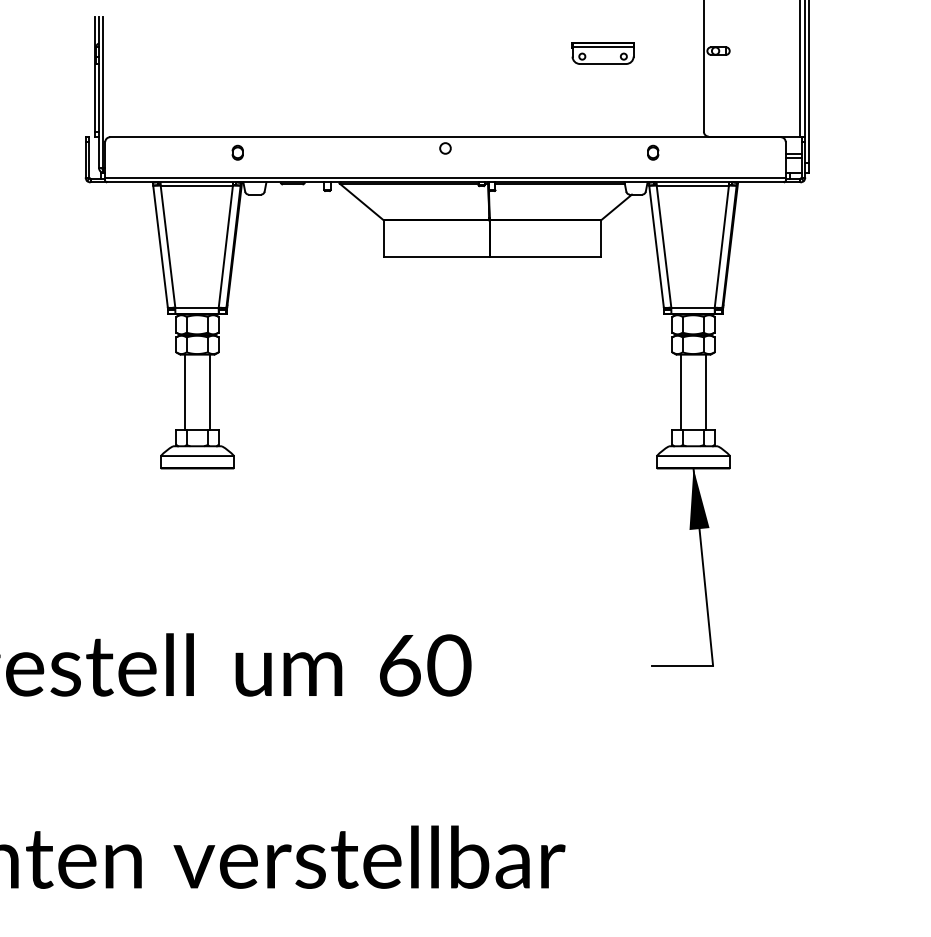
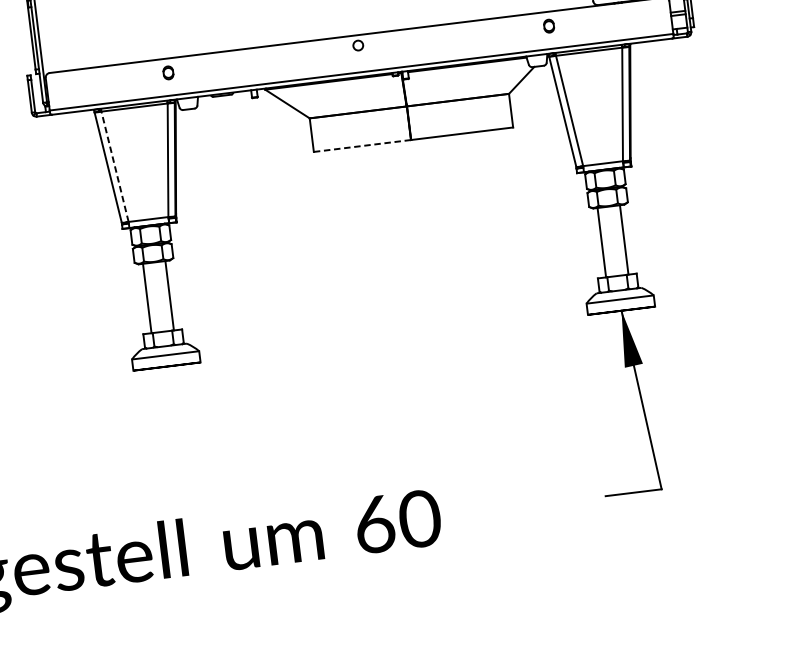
line: (168, 246) -> (115, 166), solid -> dashed
line: (436, 256) -> (362, 145), solid -> dashed

